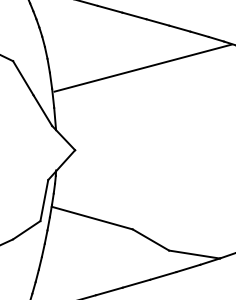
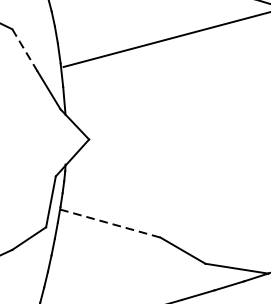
line: (23, 78) -> (25, 50), solid -> dashed
line: (92, 218) -> (110, 224), solid -> dashed

